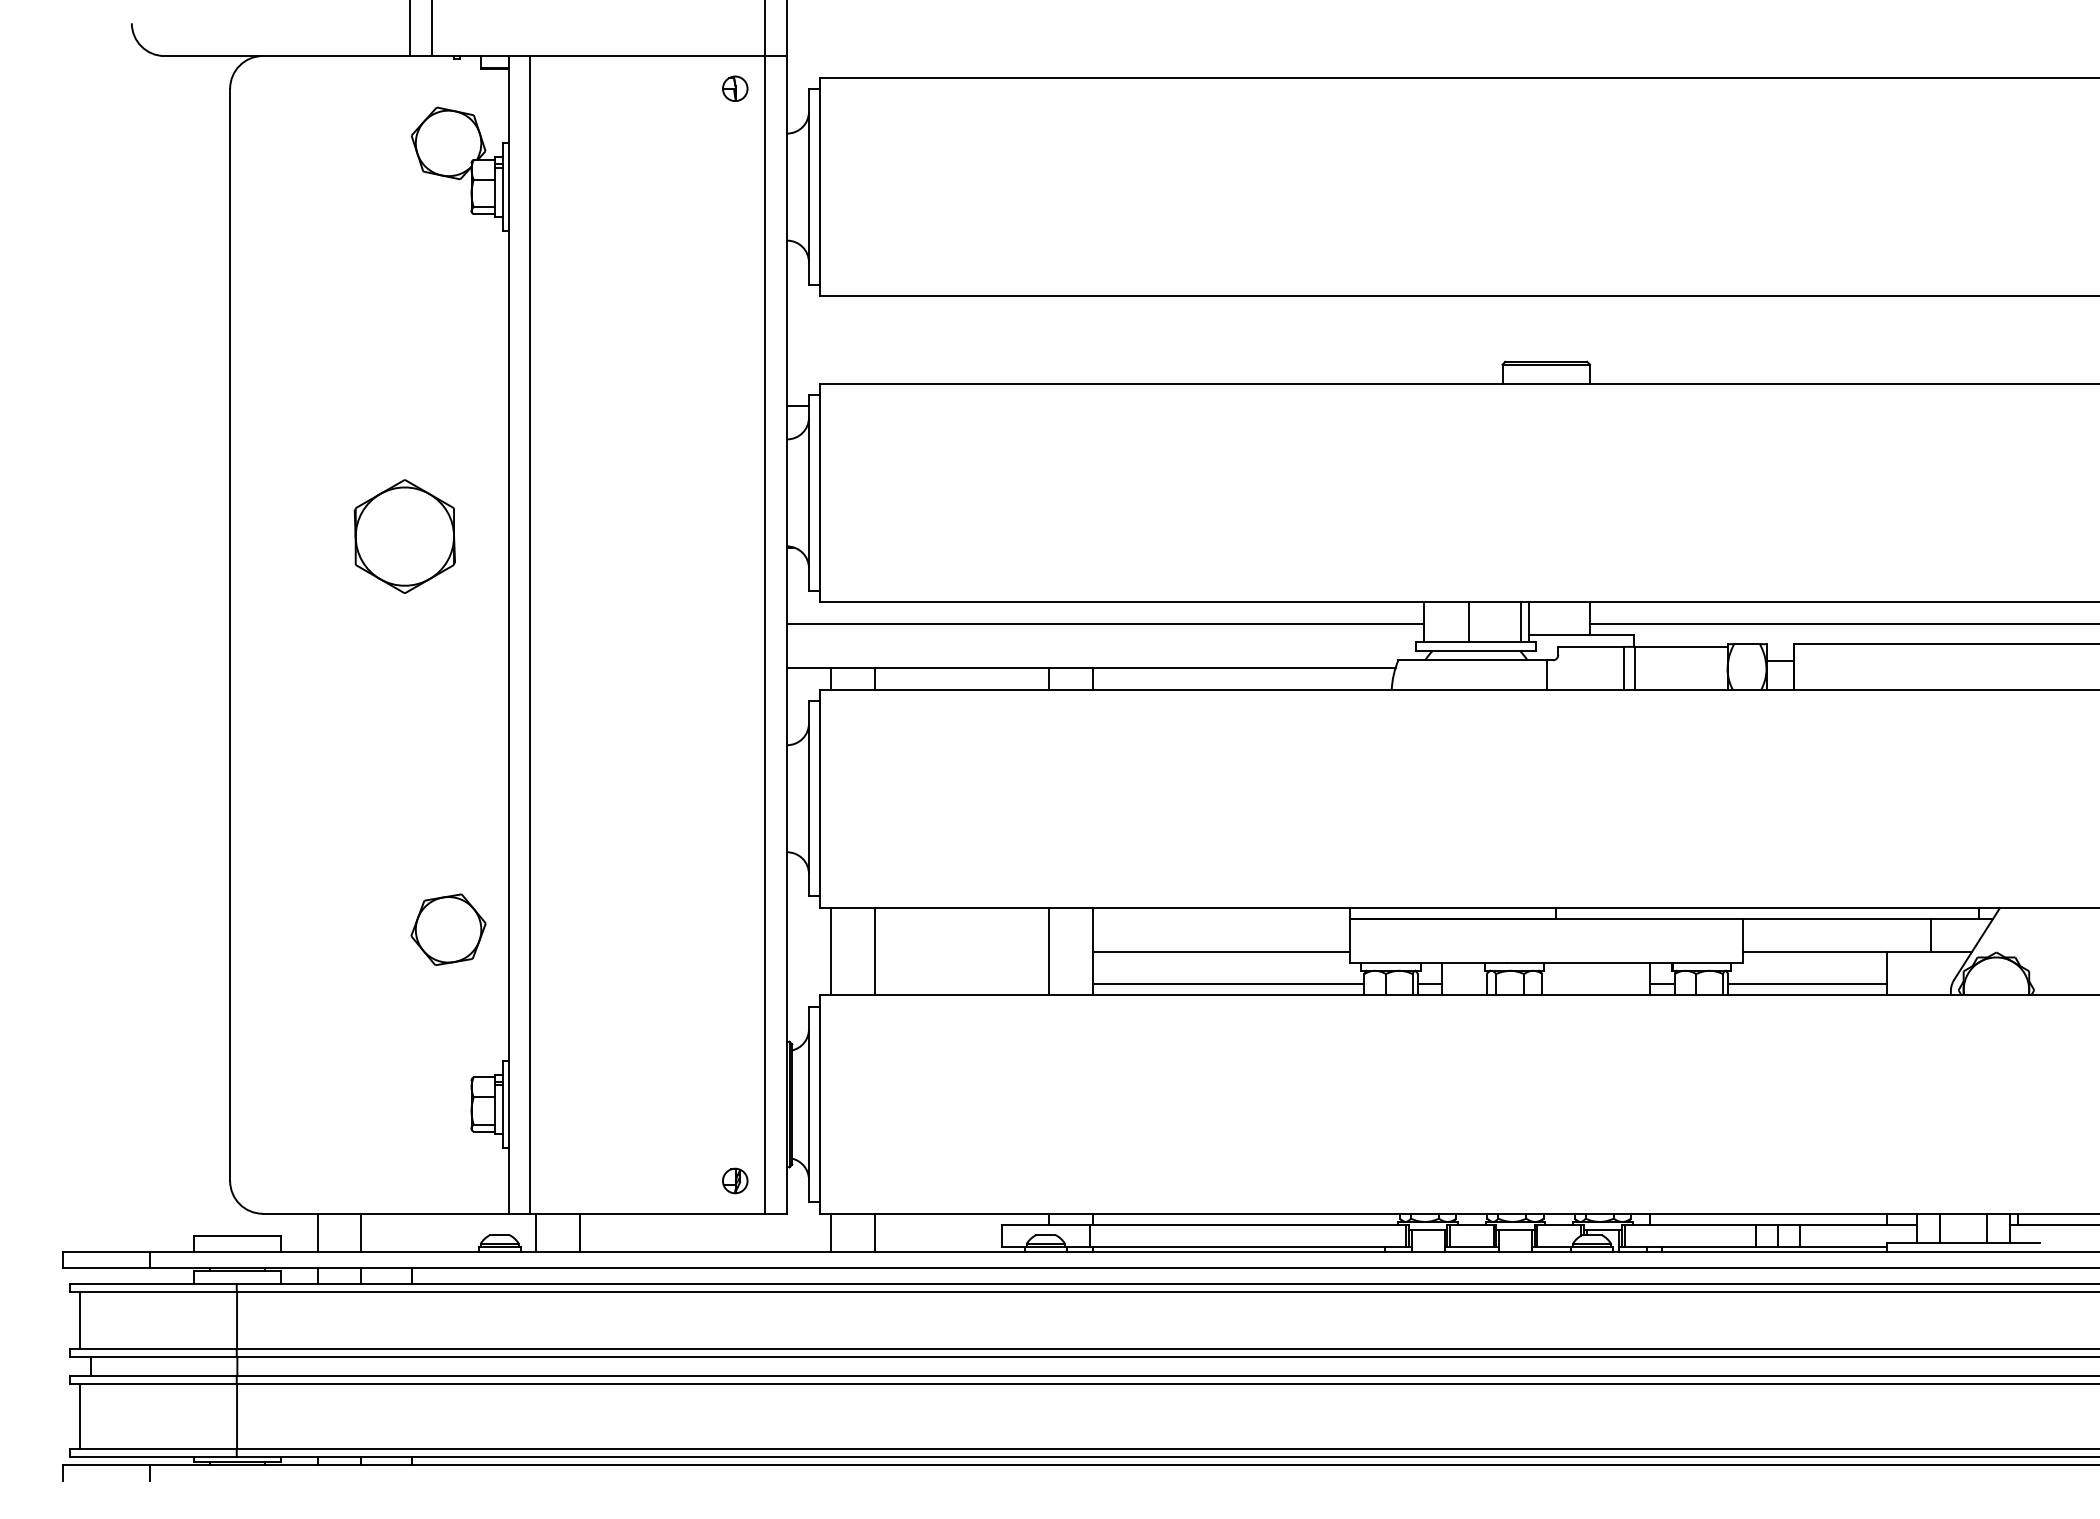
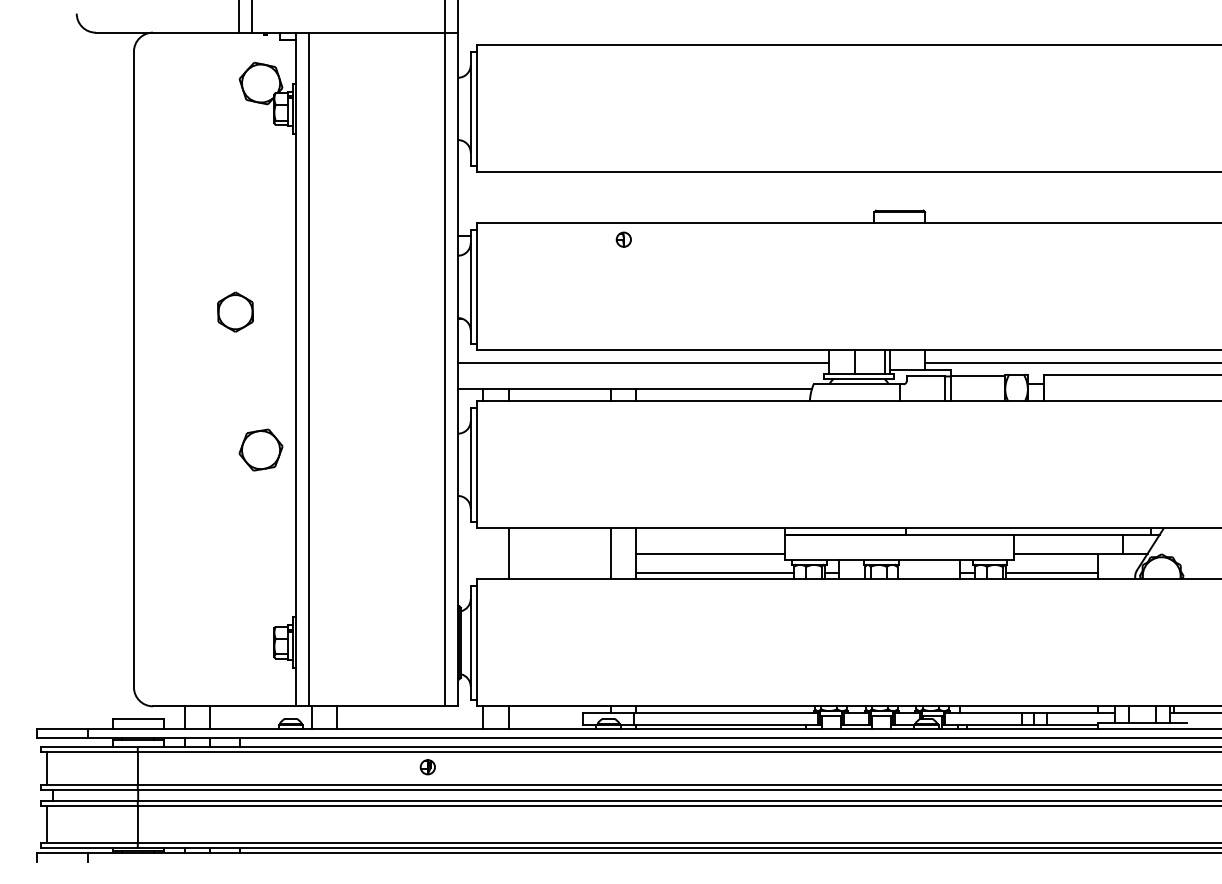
part: (734, 88) -> (623, 239), moved
part: (404, 535) -> (235, 311), size x0.6
part: (447, 928) -> (260, 449), moved
line: (830, 951) -> (483, 553), removed
part: (734, 1181) -> (427, 767), moved

